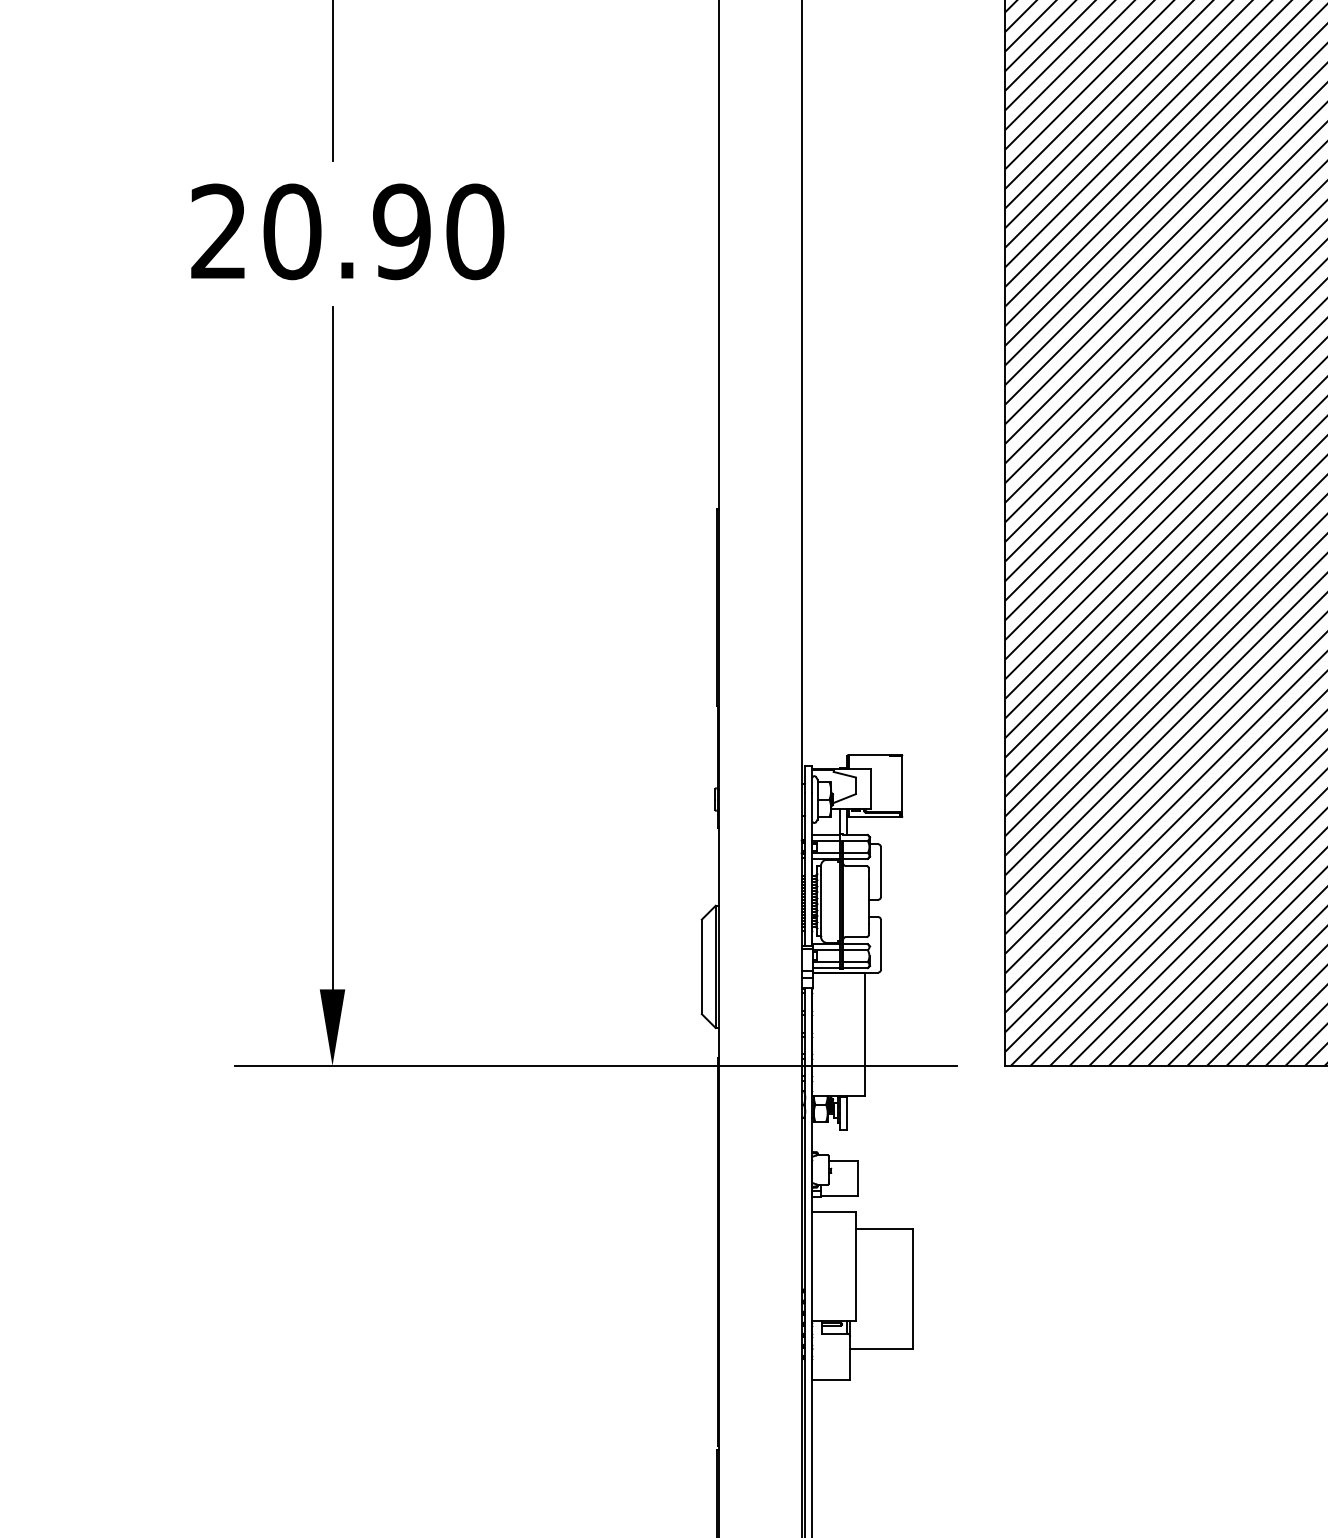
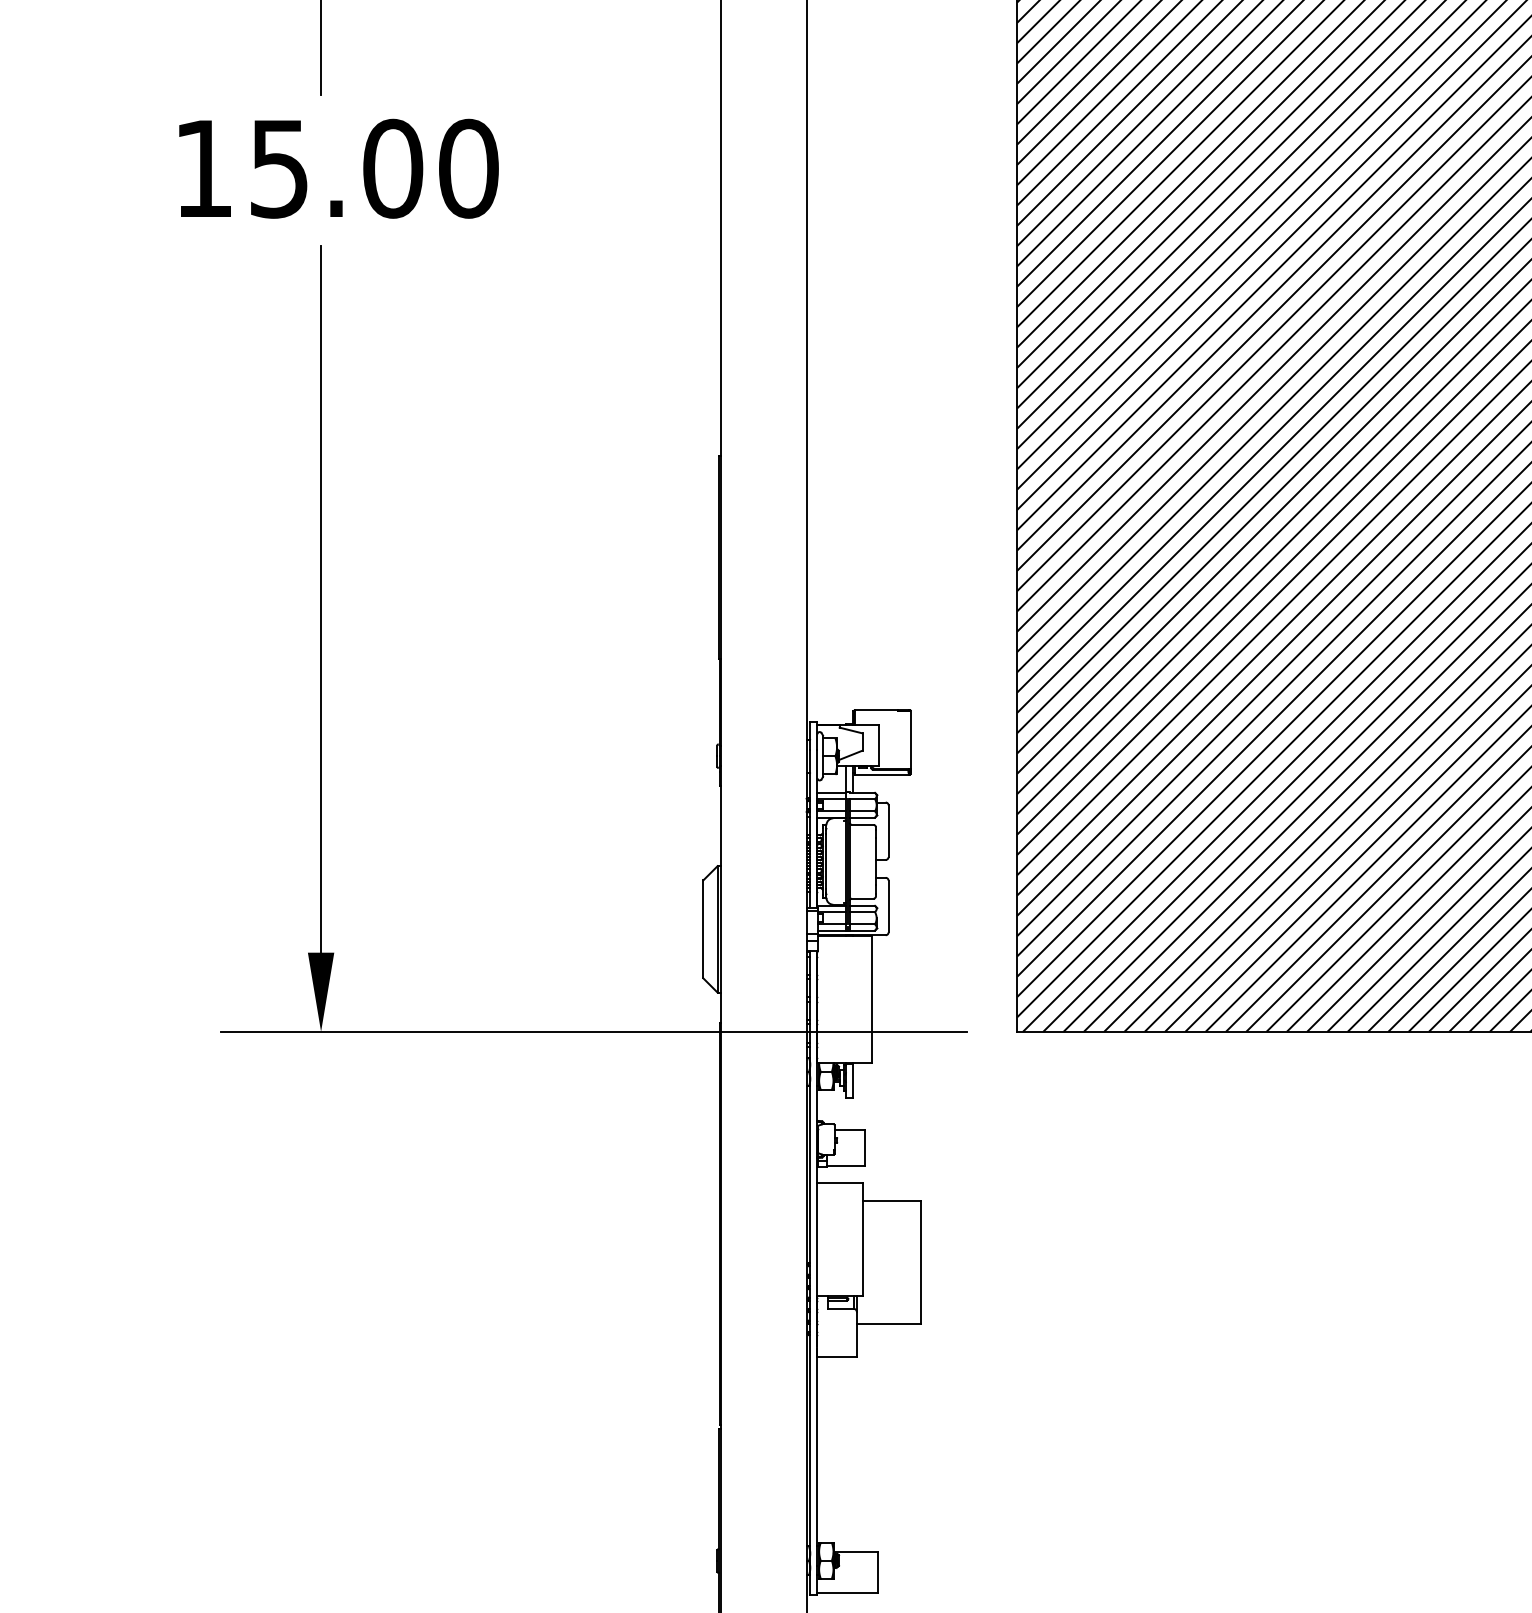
text: (311, 231) -> (299, 168), 20.90 -> 15.00

